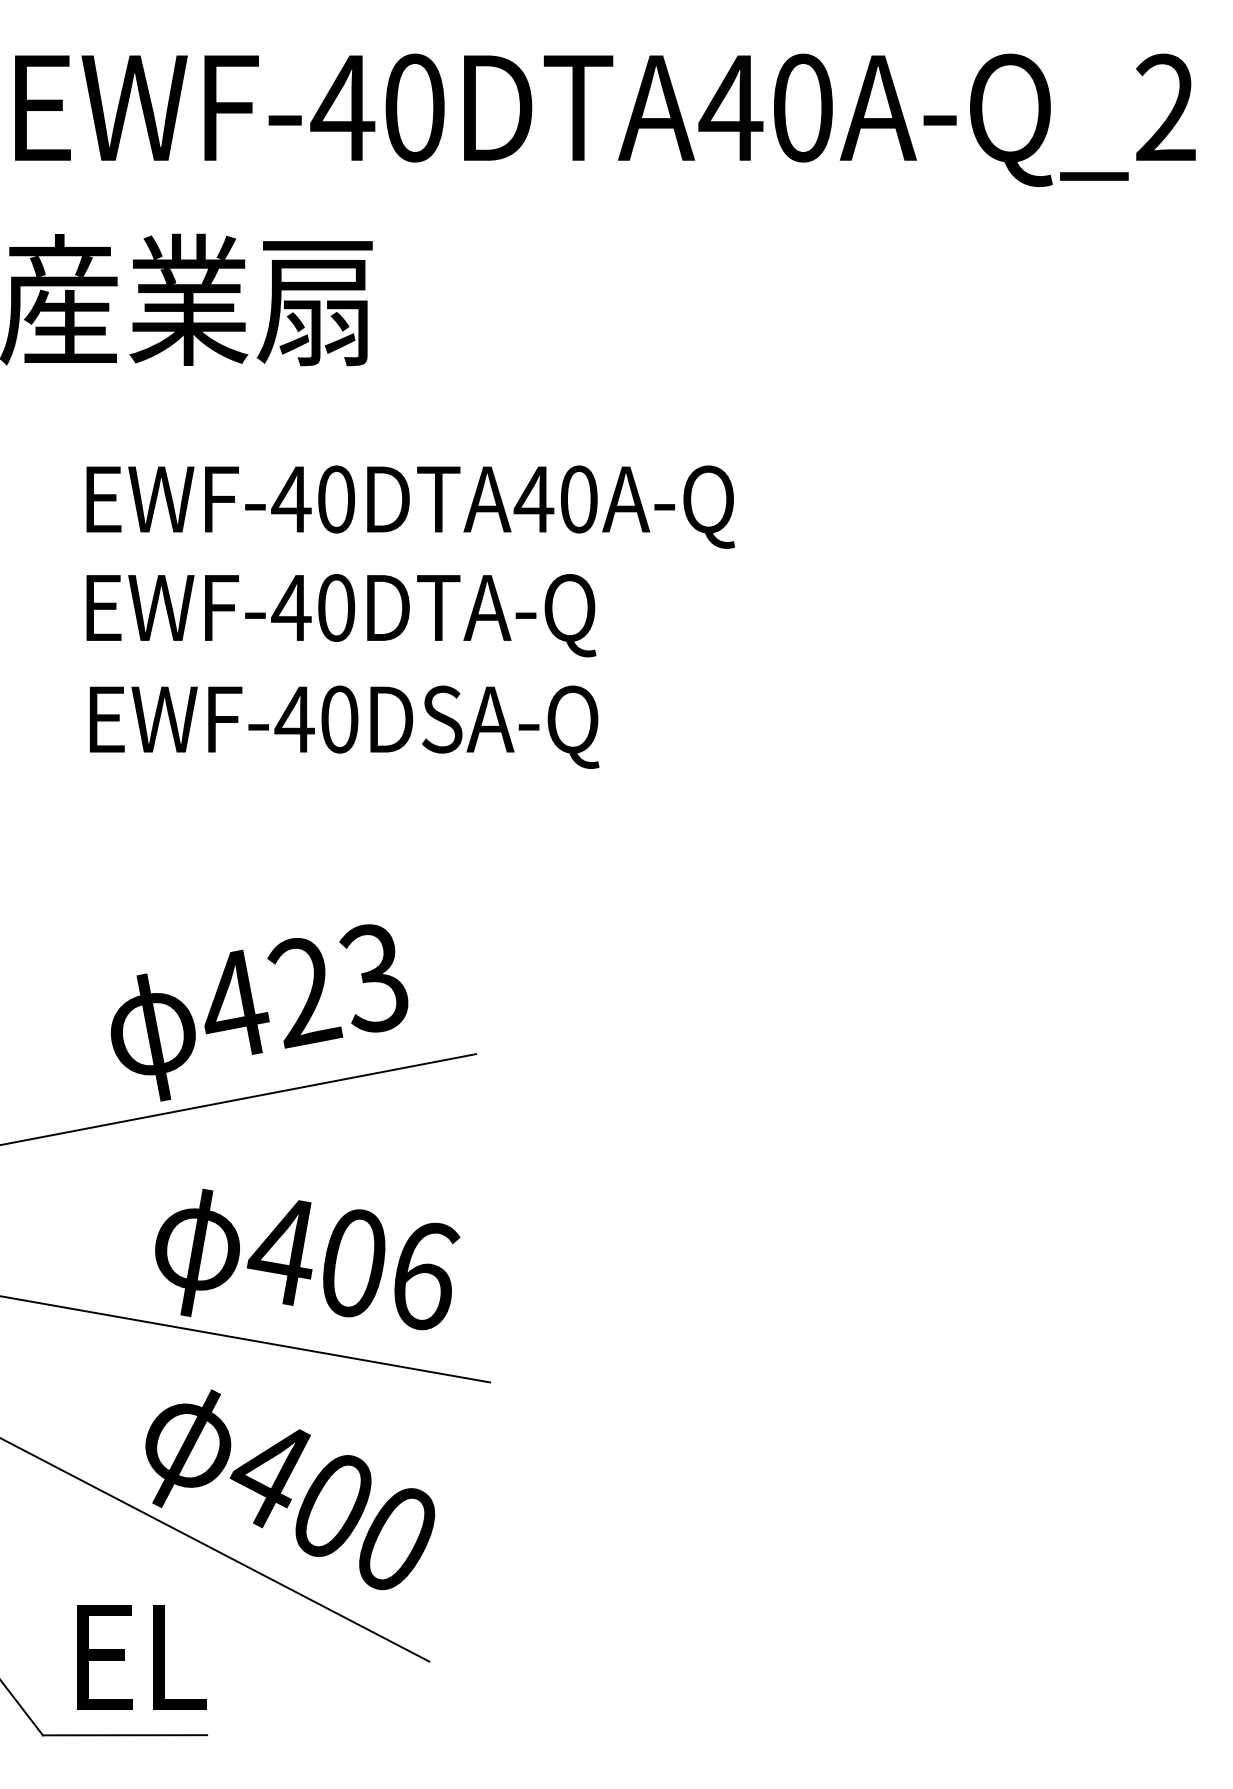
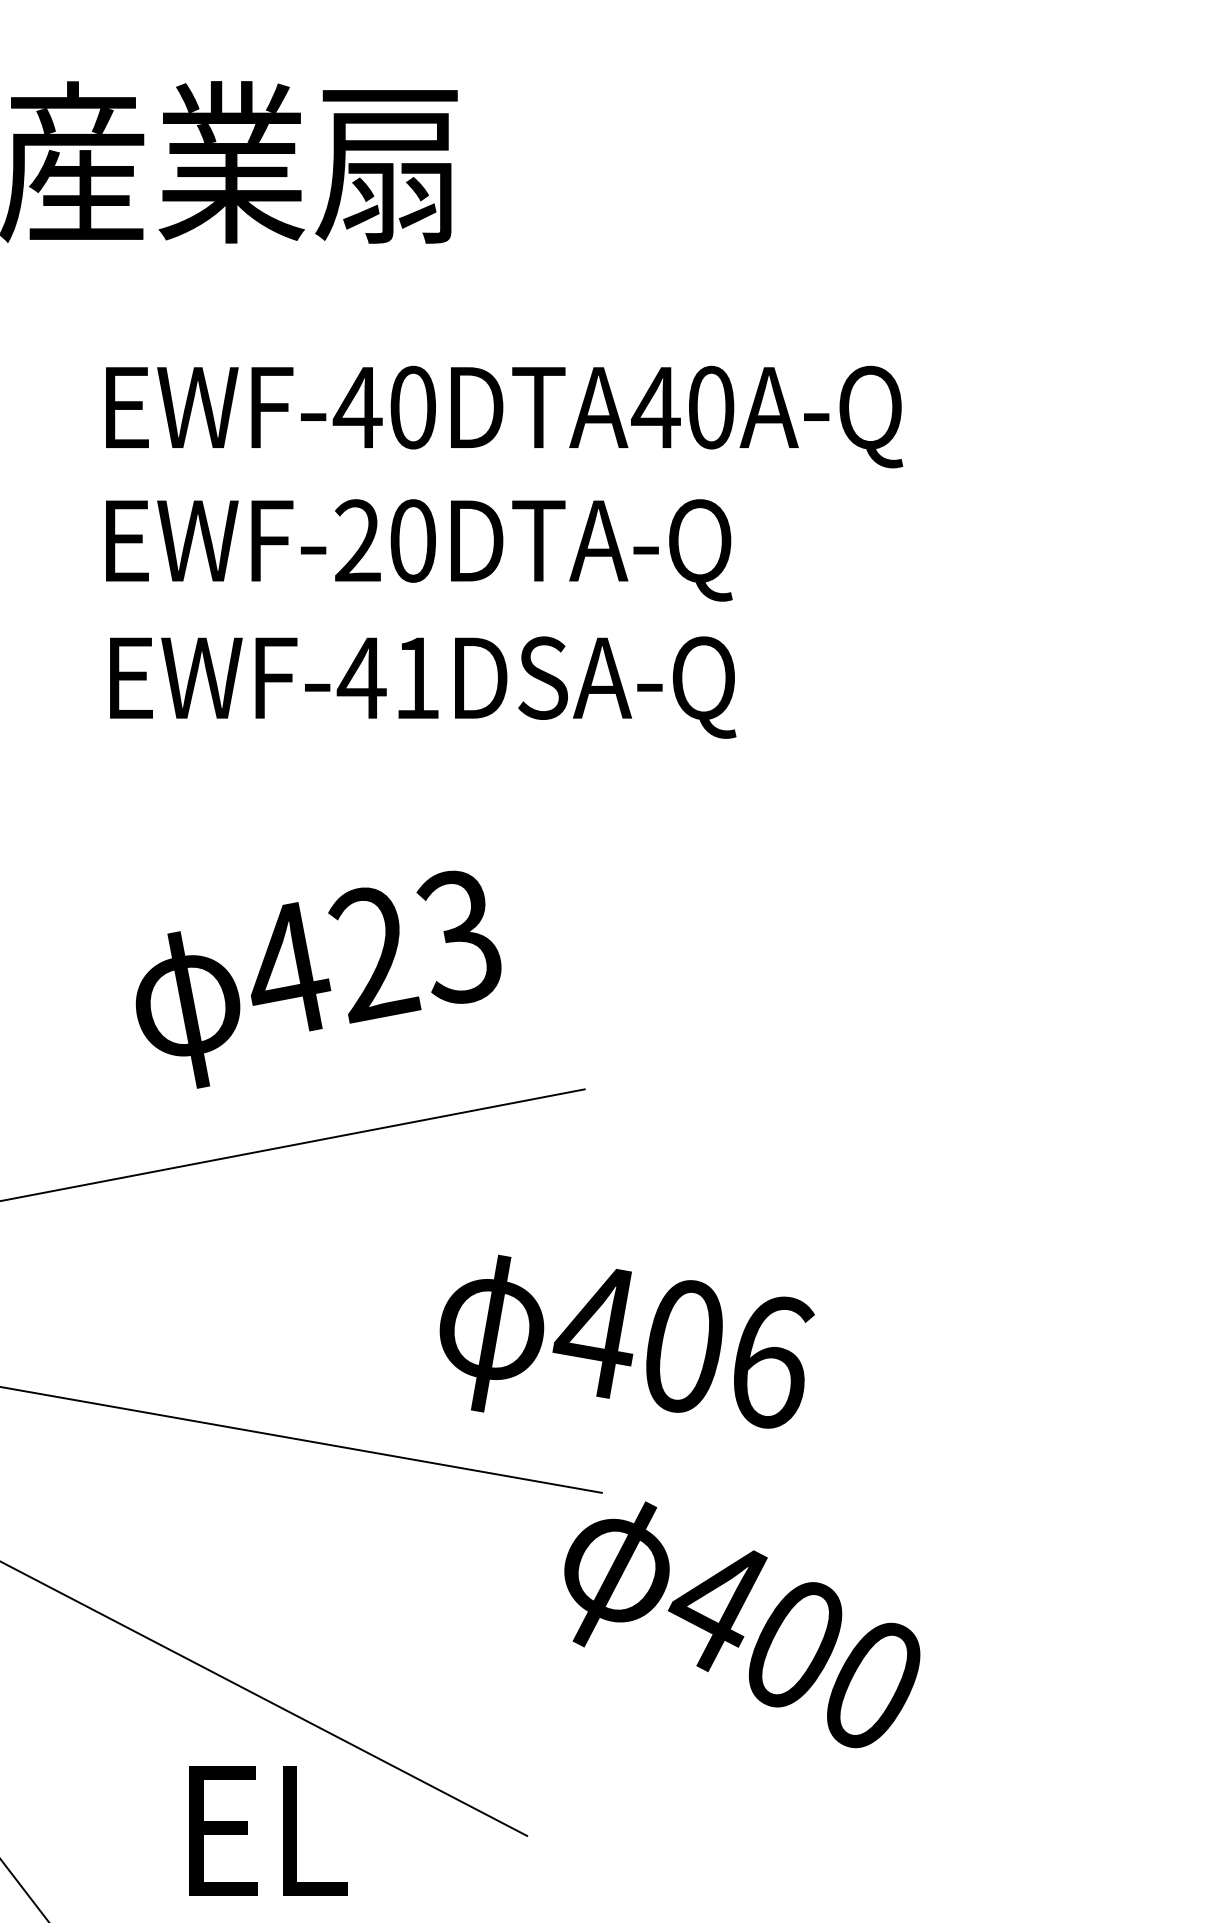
text: (291, 607) -> (357, 540), EWF-40DTA-Q -> EWF-20DTA-Q
text: (339, 719) -> (416, 678), EWF-40DSA-Q -> EWF-41DSA-Q
text: (259, 1012) -> (318, 979), moved
text: (307, 1259) -> (627, 1341), moved
text: (290, 1489) -> (742, 1624), moved
text: (141, 1657) -> (268, 1830), moved

